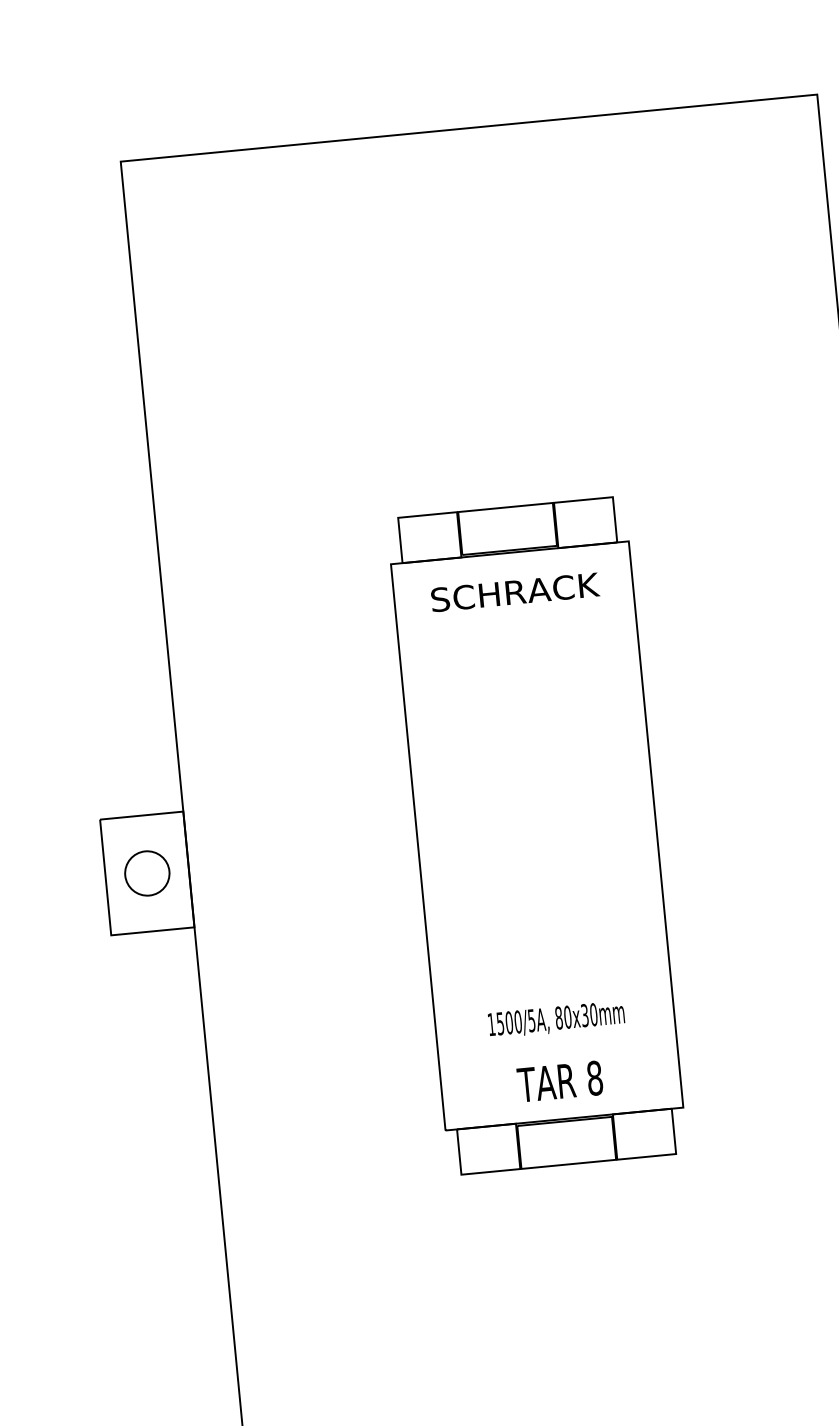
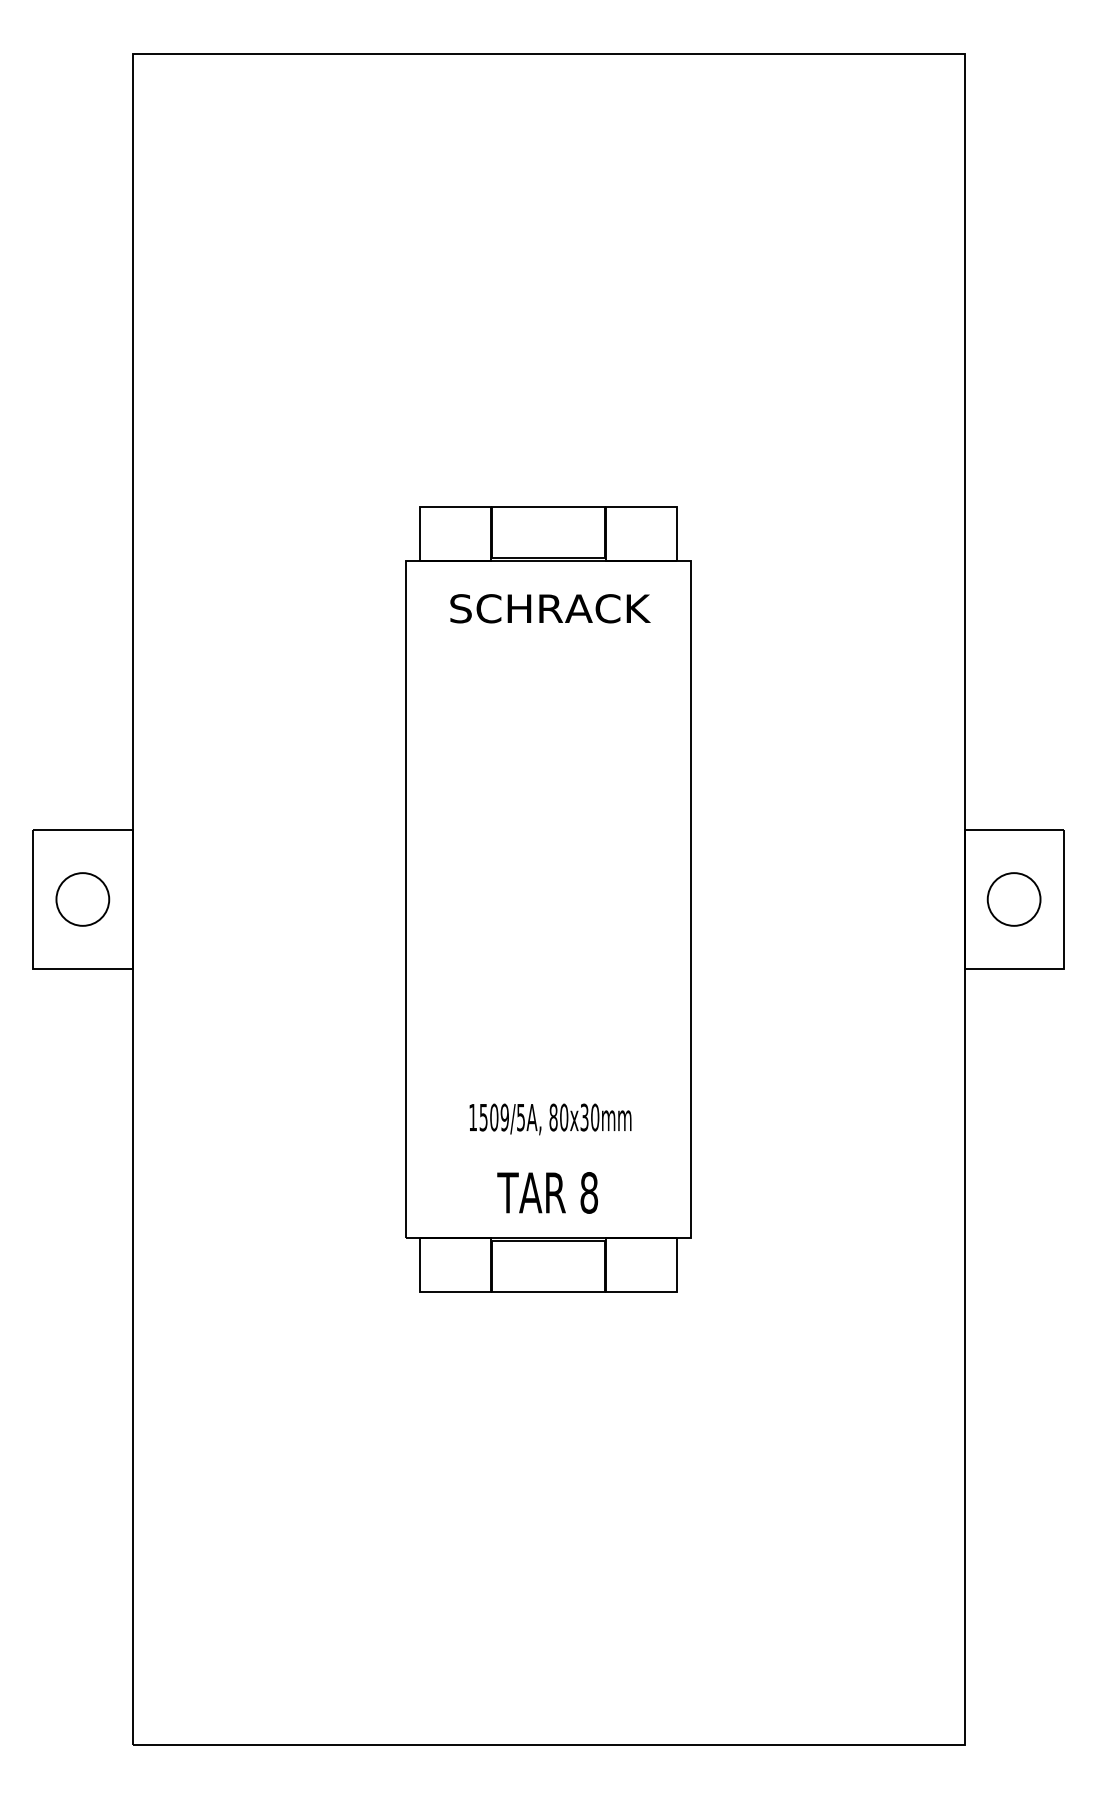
text: (517, 1021) -> (504, 1117), 1500/5A, -> 1509/5A,

